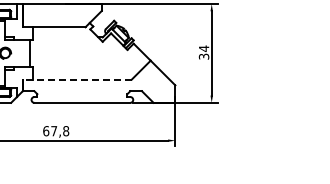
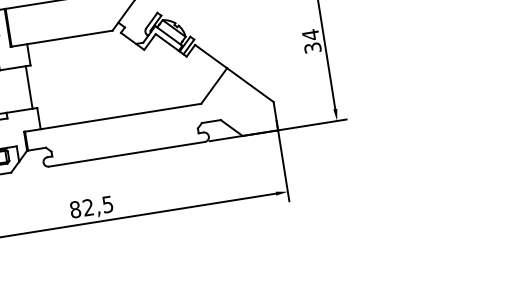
line: (77, 79) -> (113, 117), dashed -> solid
text: (56, 131) -> (92, 207), 67,8 -> 82,5

